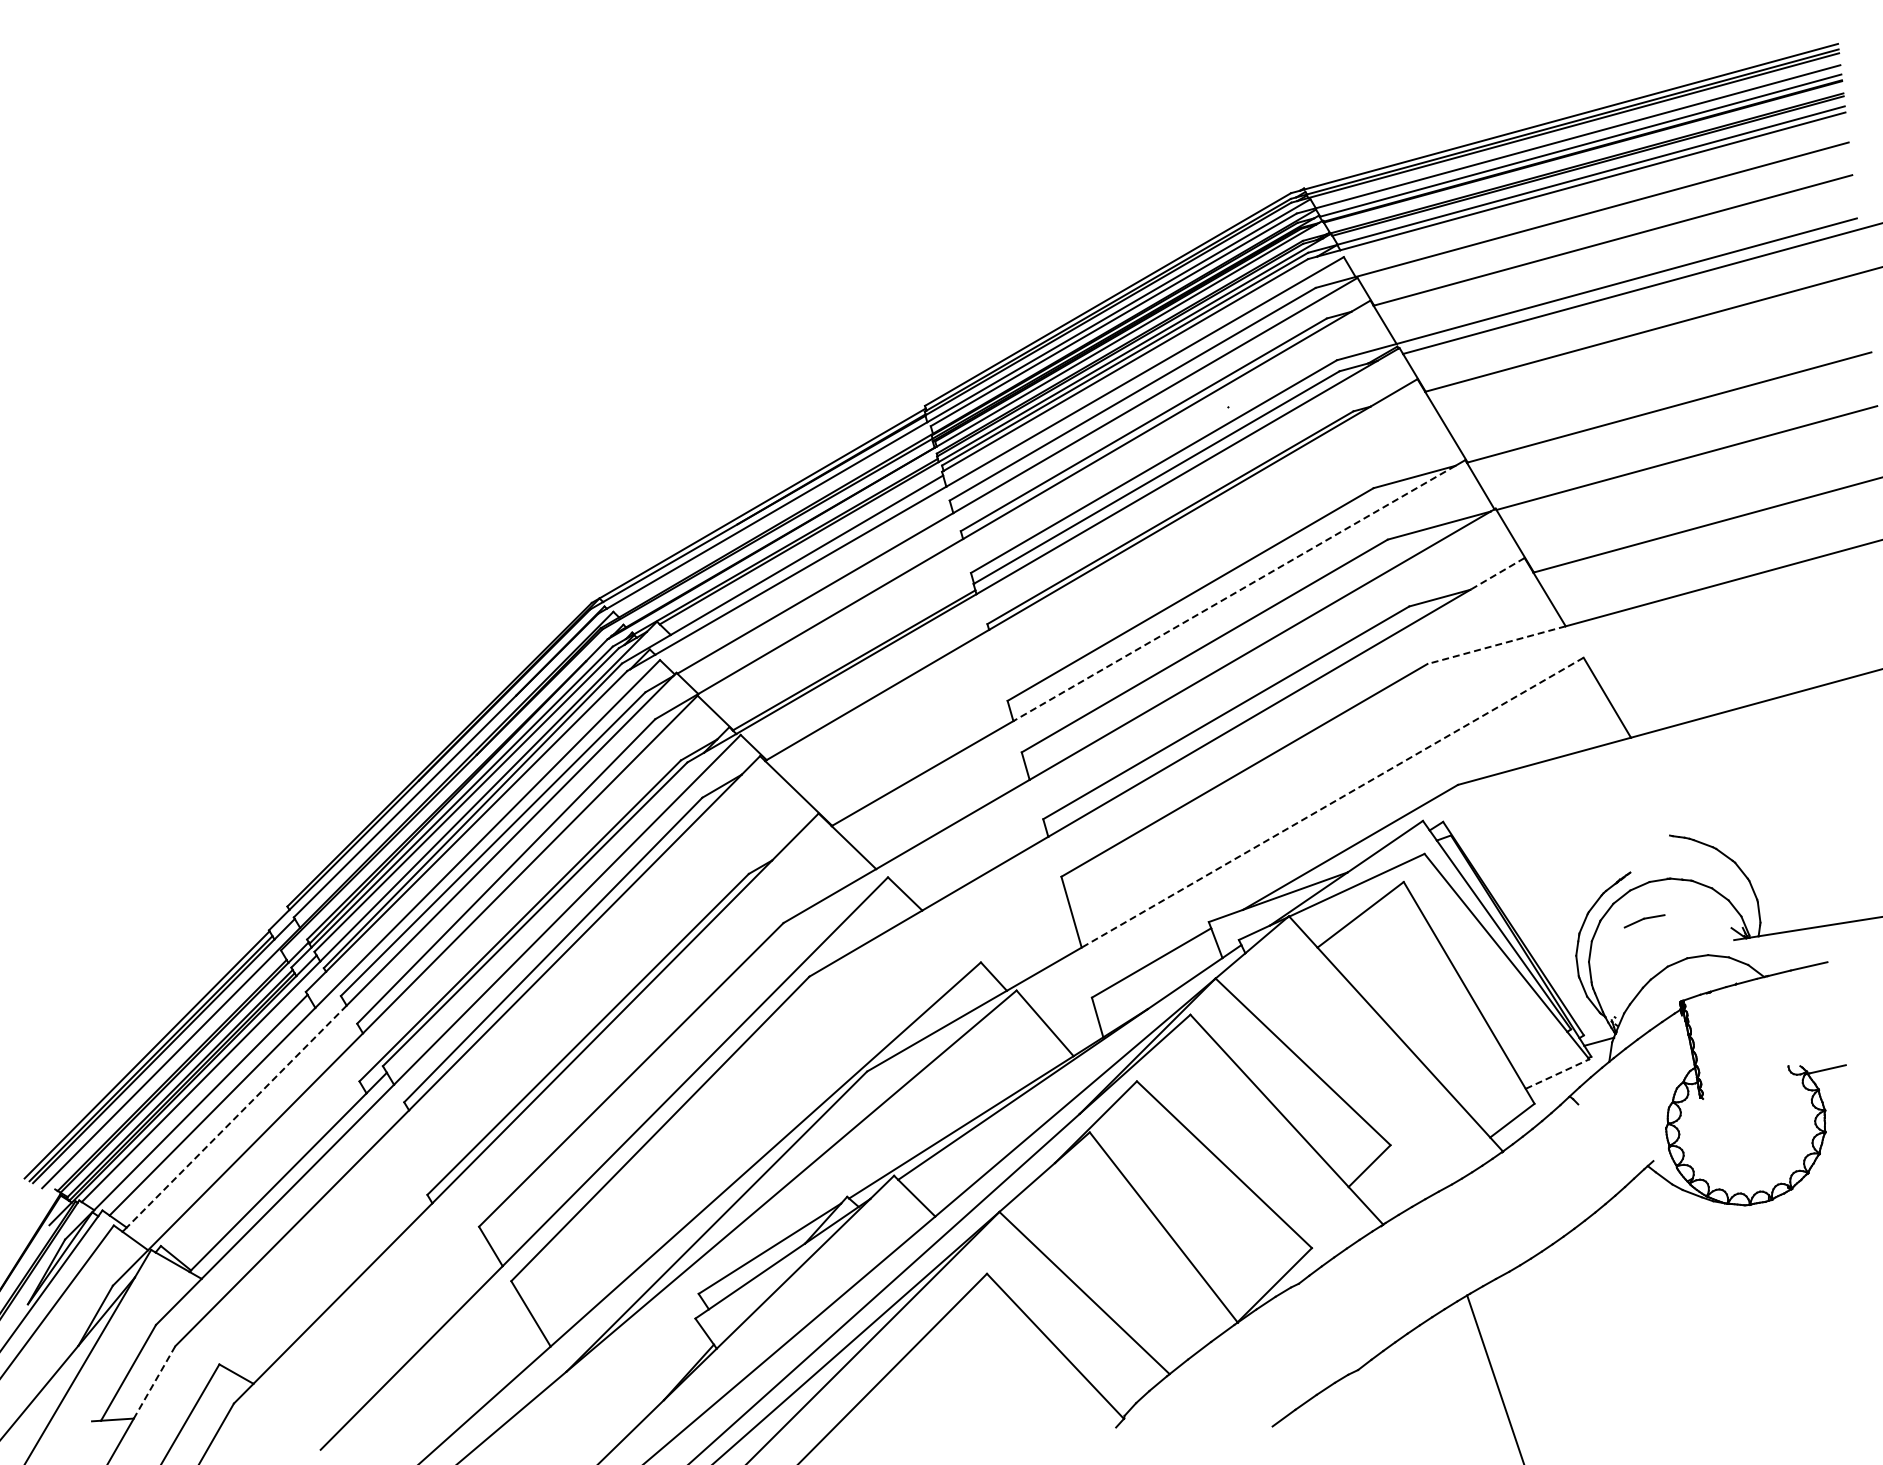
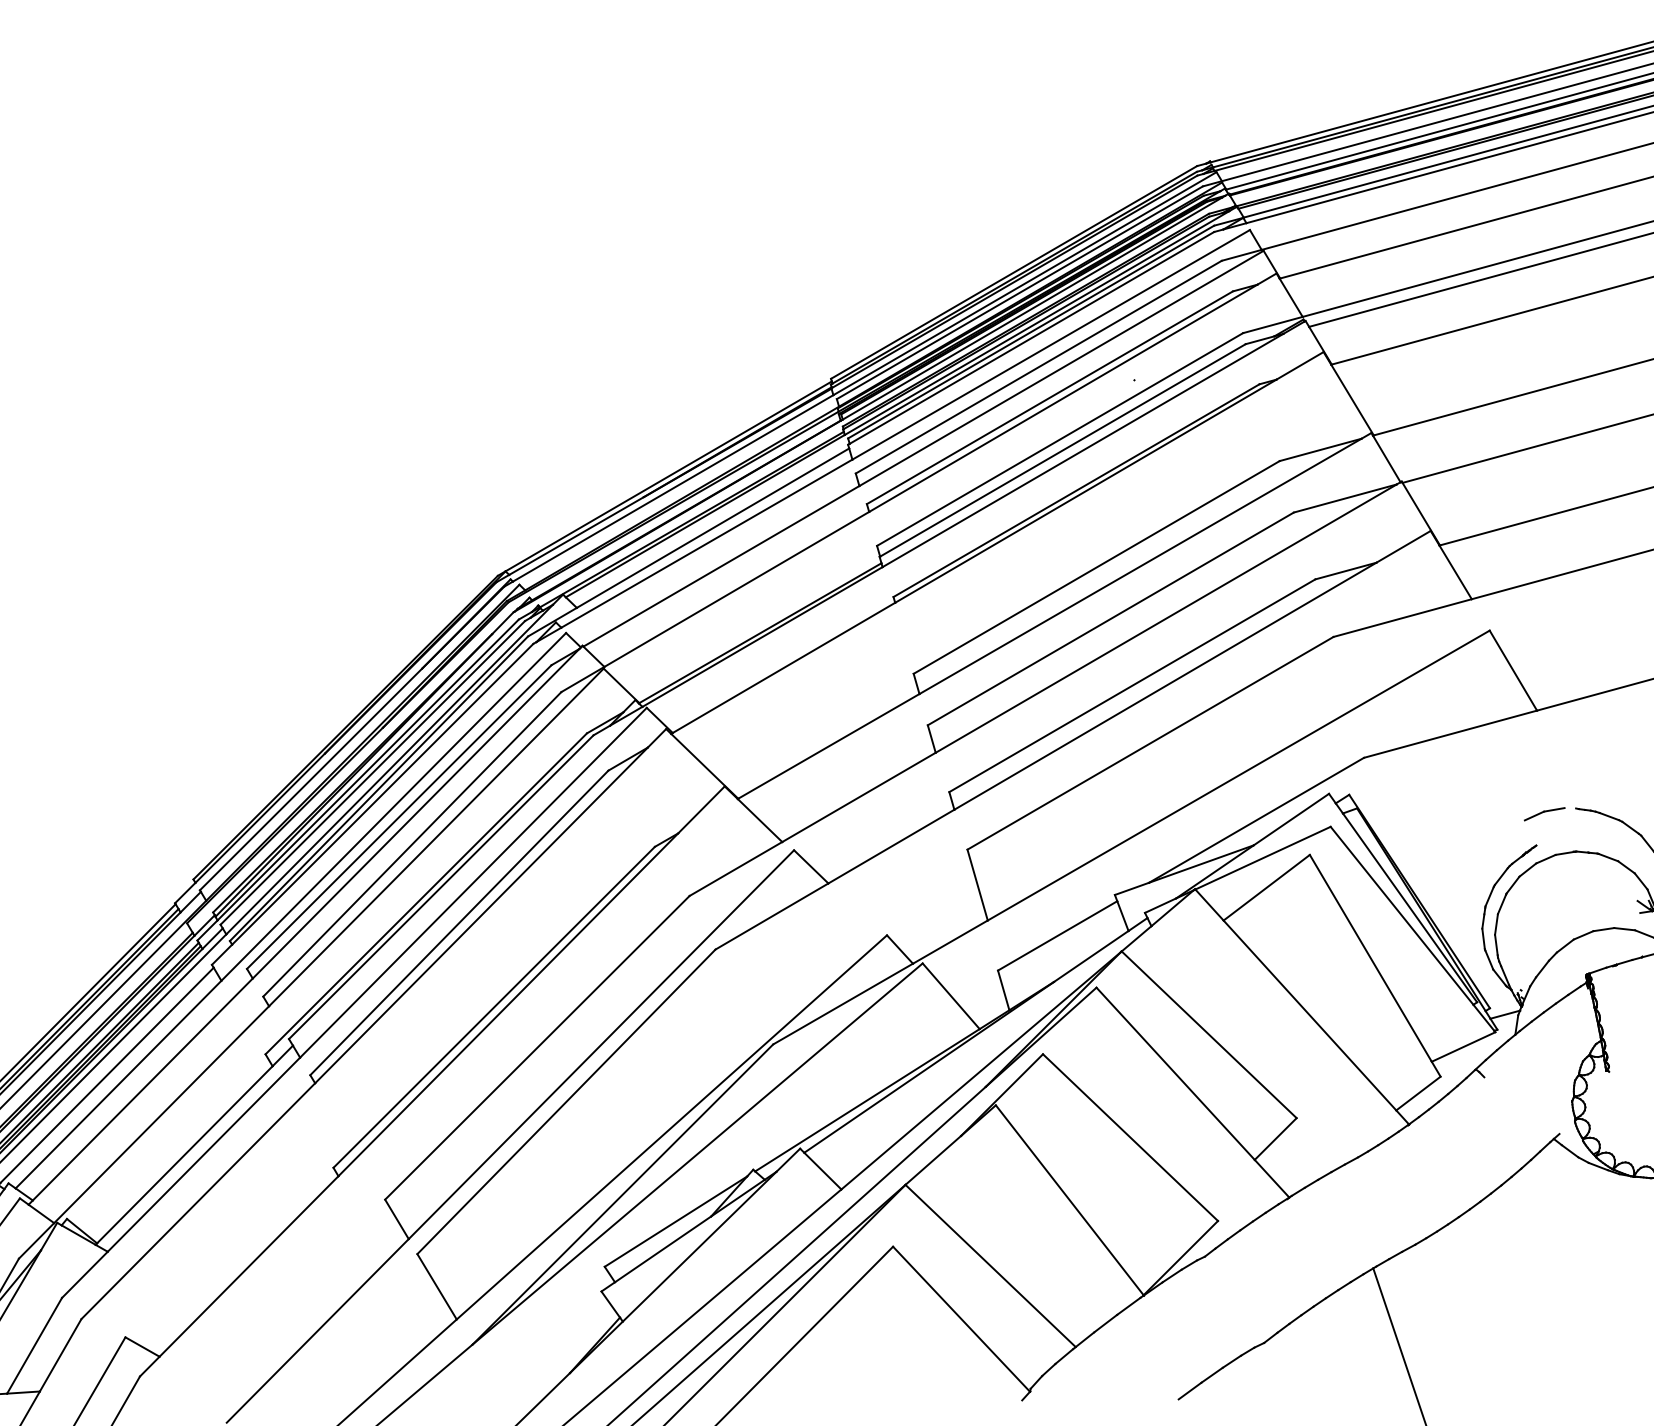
line: (1497, 574) -> (1403, 547), dashed -> solid
line: (1233, 593) -> (1139, 566), dashed -> solid
line: (1496, 645) -> (1402, 618), dashed -> solid
line: (1332, 802) -> (1238, 775), dashed -> solid
part: (1644, 921) -> (1544, 814), moved
line: (1557, 1073) -> (1463, 1046), dashed -> solid
line: (236, 1116) -> (142, 1089), dashed -> solid
line: (154, 1382) -> (60, 1355), dashed -> solid

